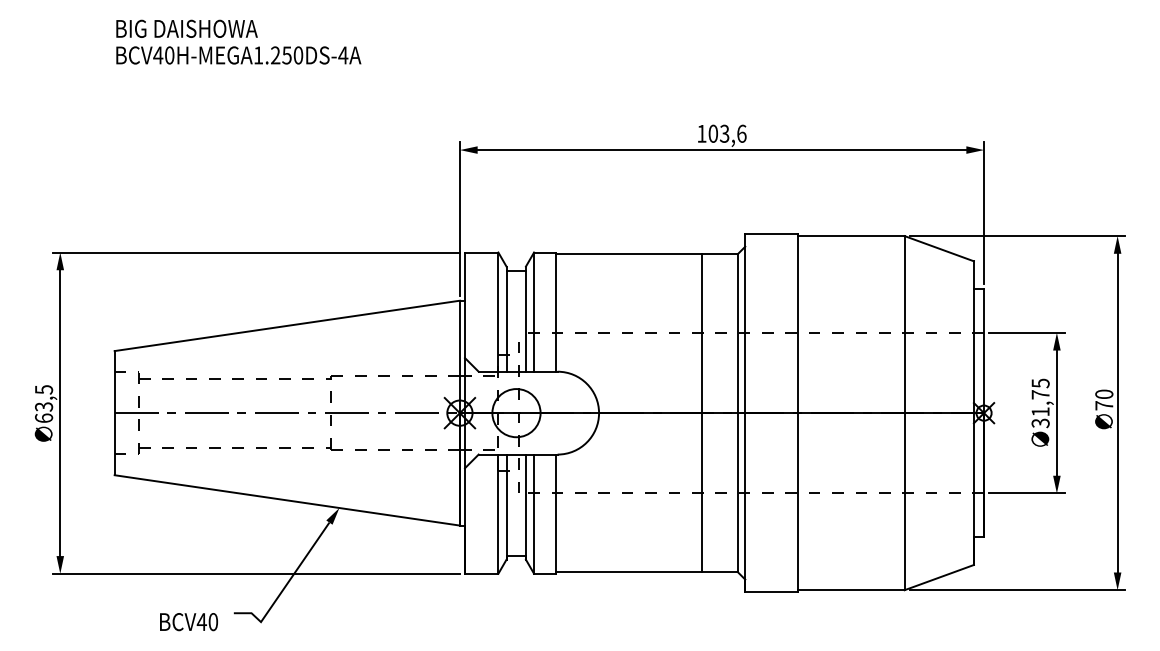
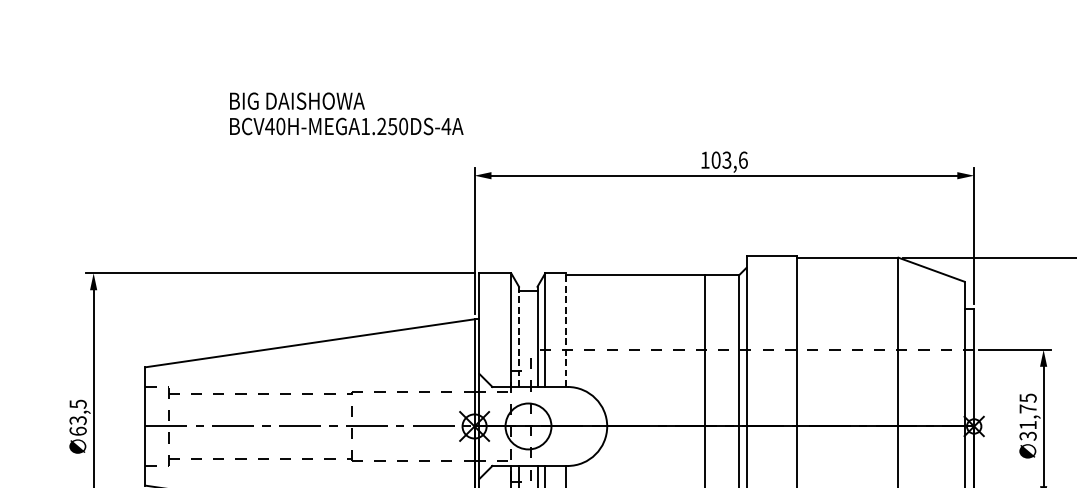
text: (238, 41) -> (346, 113), moved
line: (556, 312) -> (566, 330), solid -> dashed
line: (506, 319) -> (518, 337), solid -> dashed

